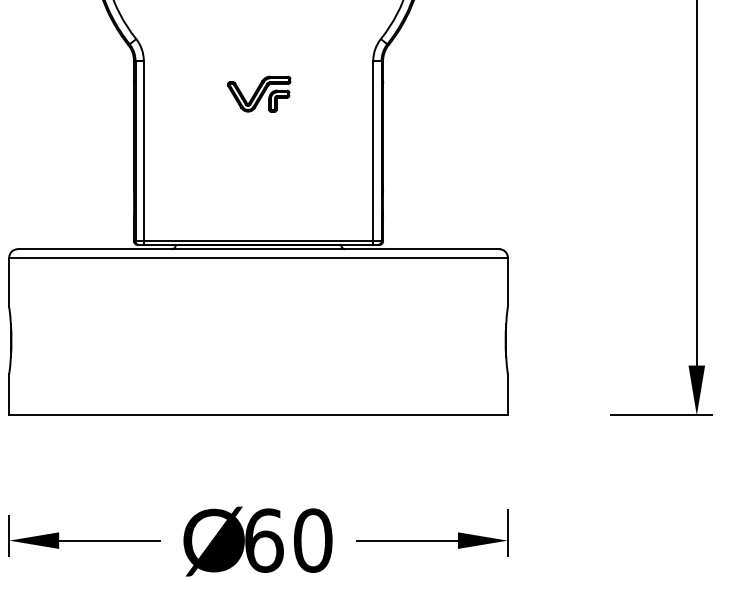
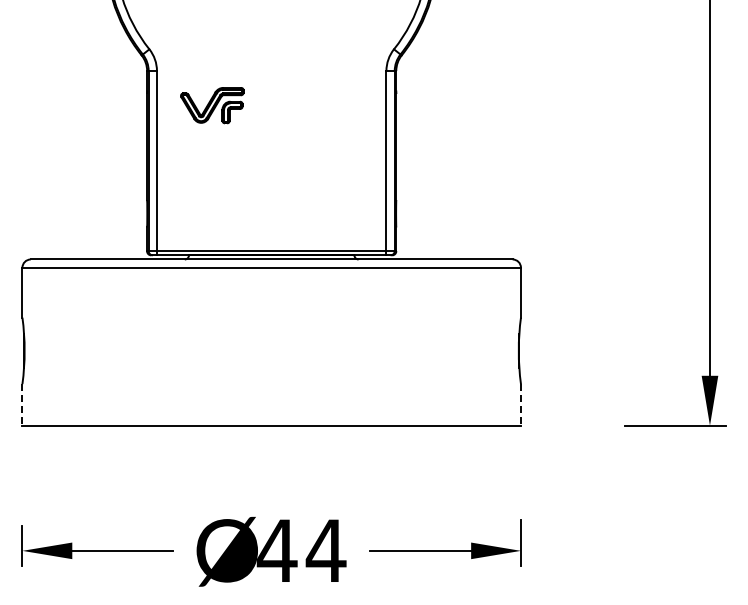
part: (259, 94) -> (212, 105), moved
line: (9, 394) -> (22, 404), solid -> dashed
line: (507, 394) -> (520, 404), solid -> dashed
text: (288, 540) -> (301, 550), 60 -> 44

